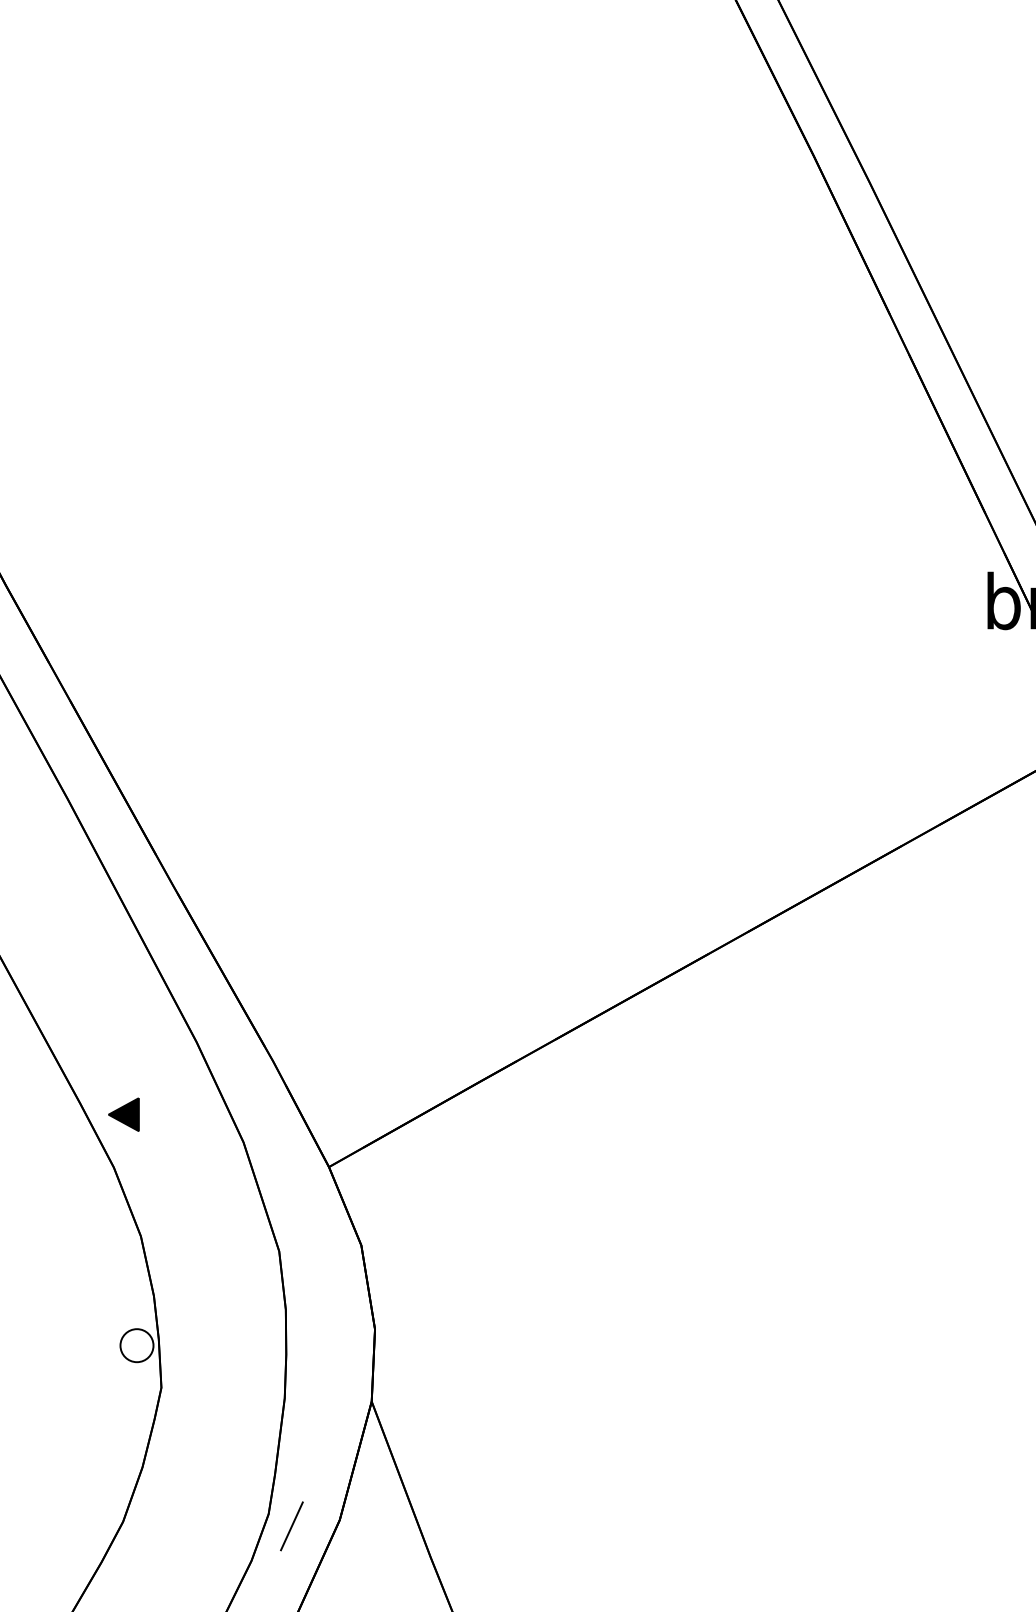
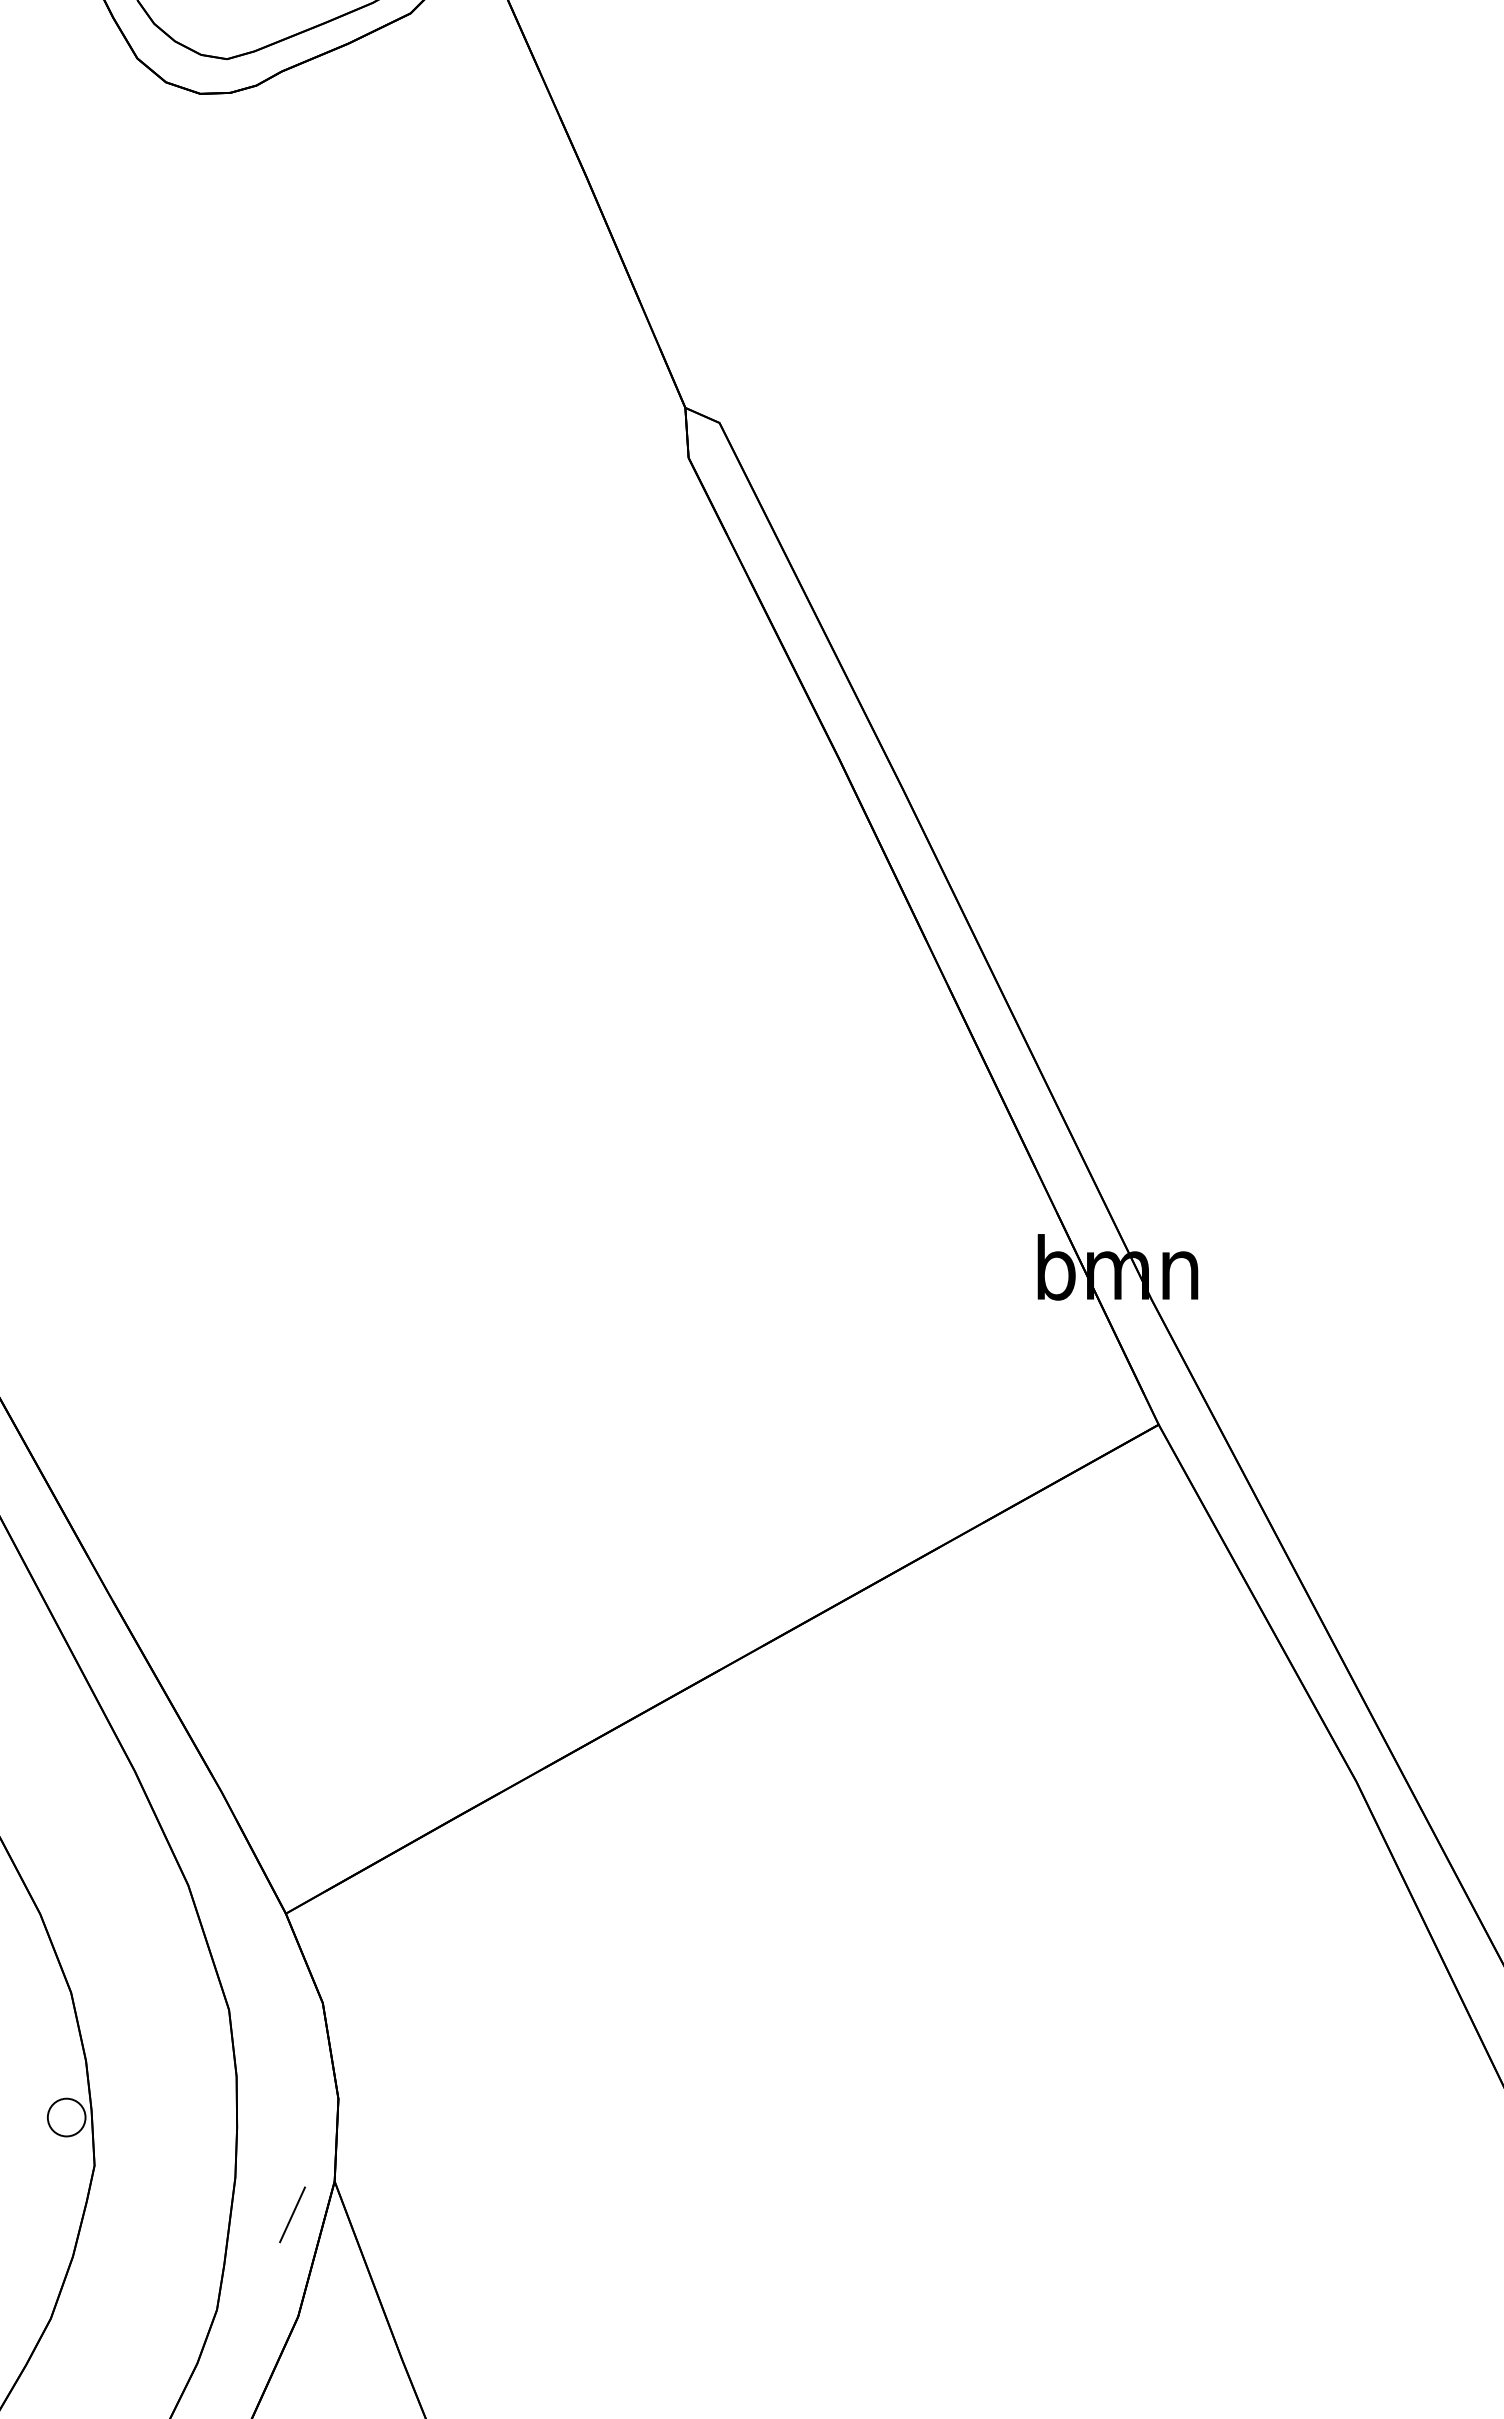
part: (123, 1114) -> (51, 1853), removed
line: (291, 1526) -> (292, 2214), moved

